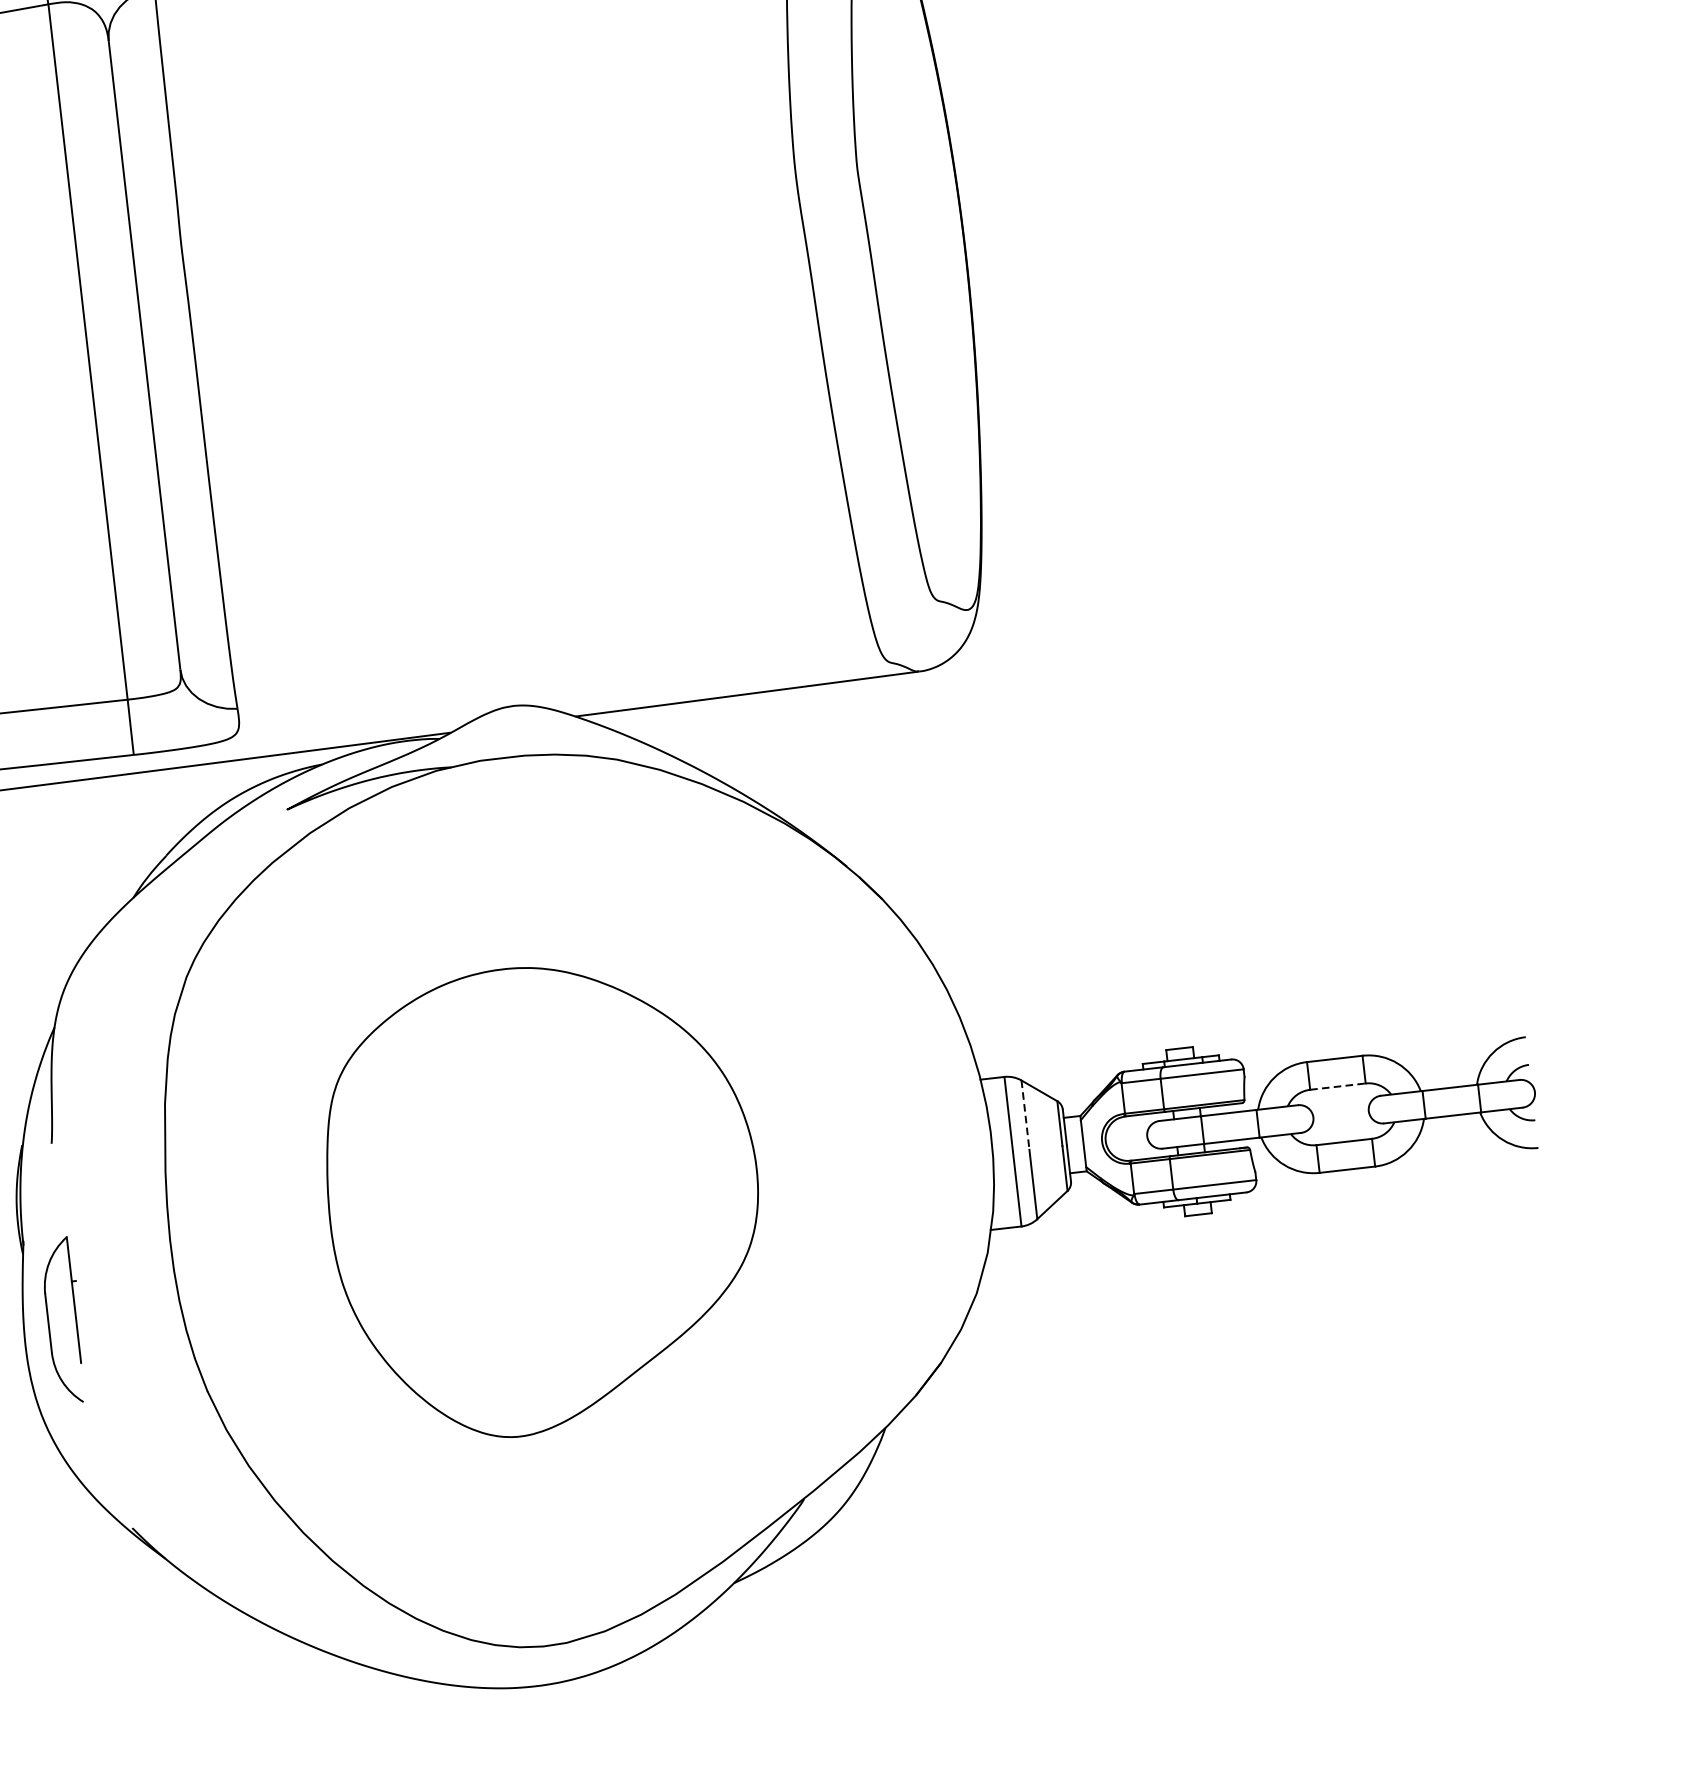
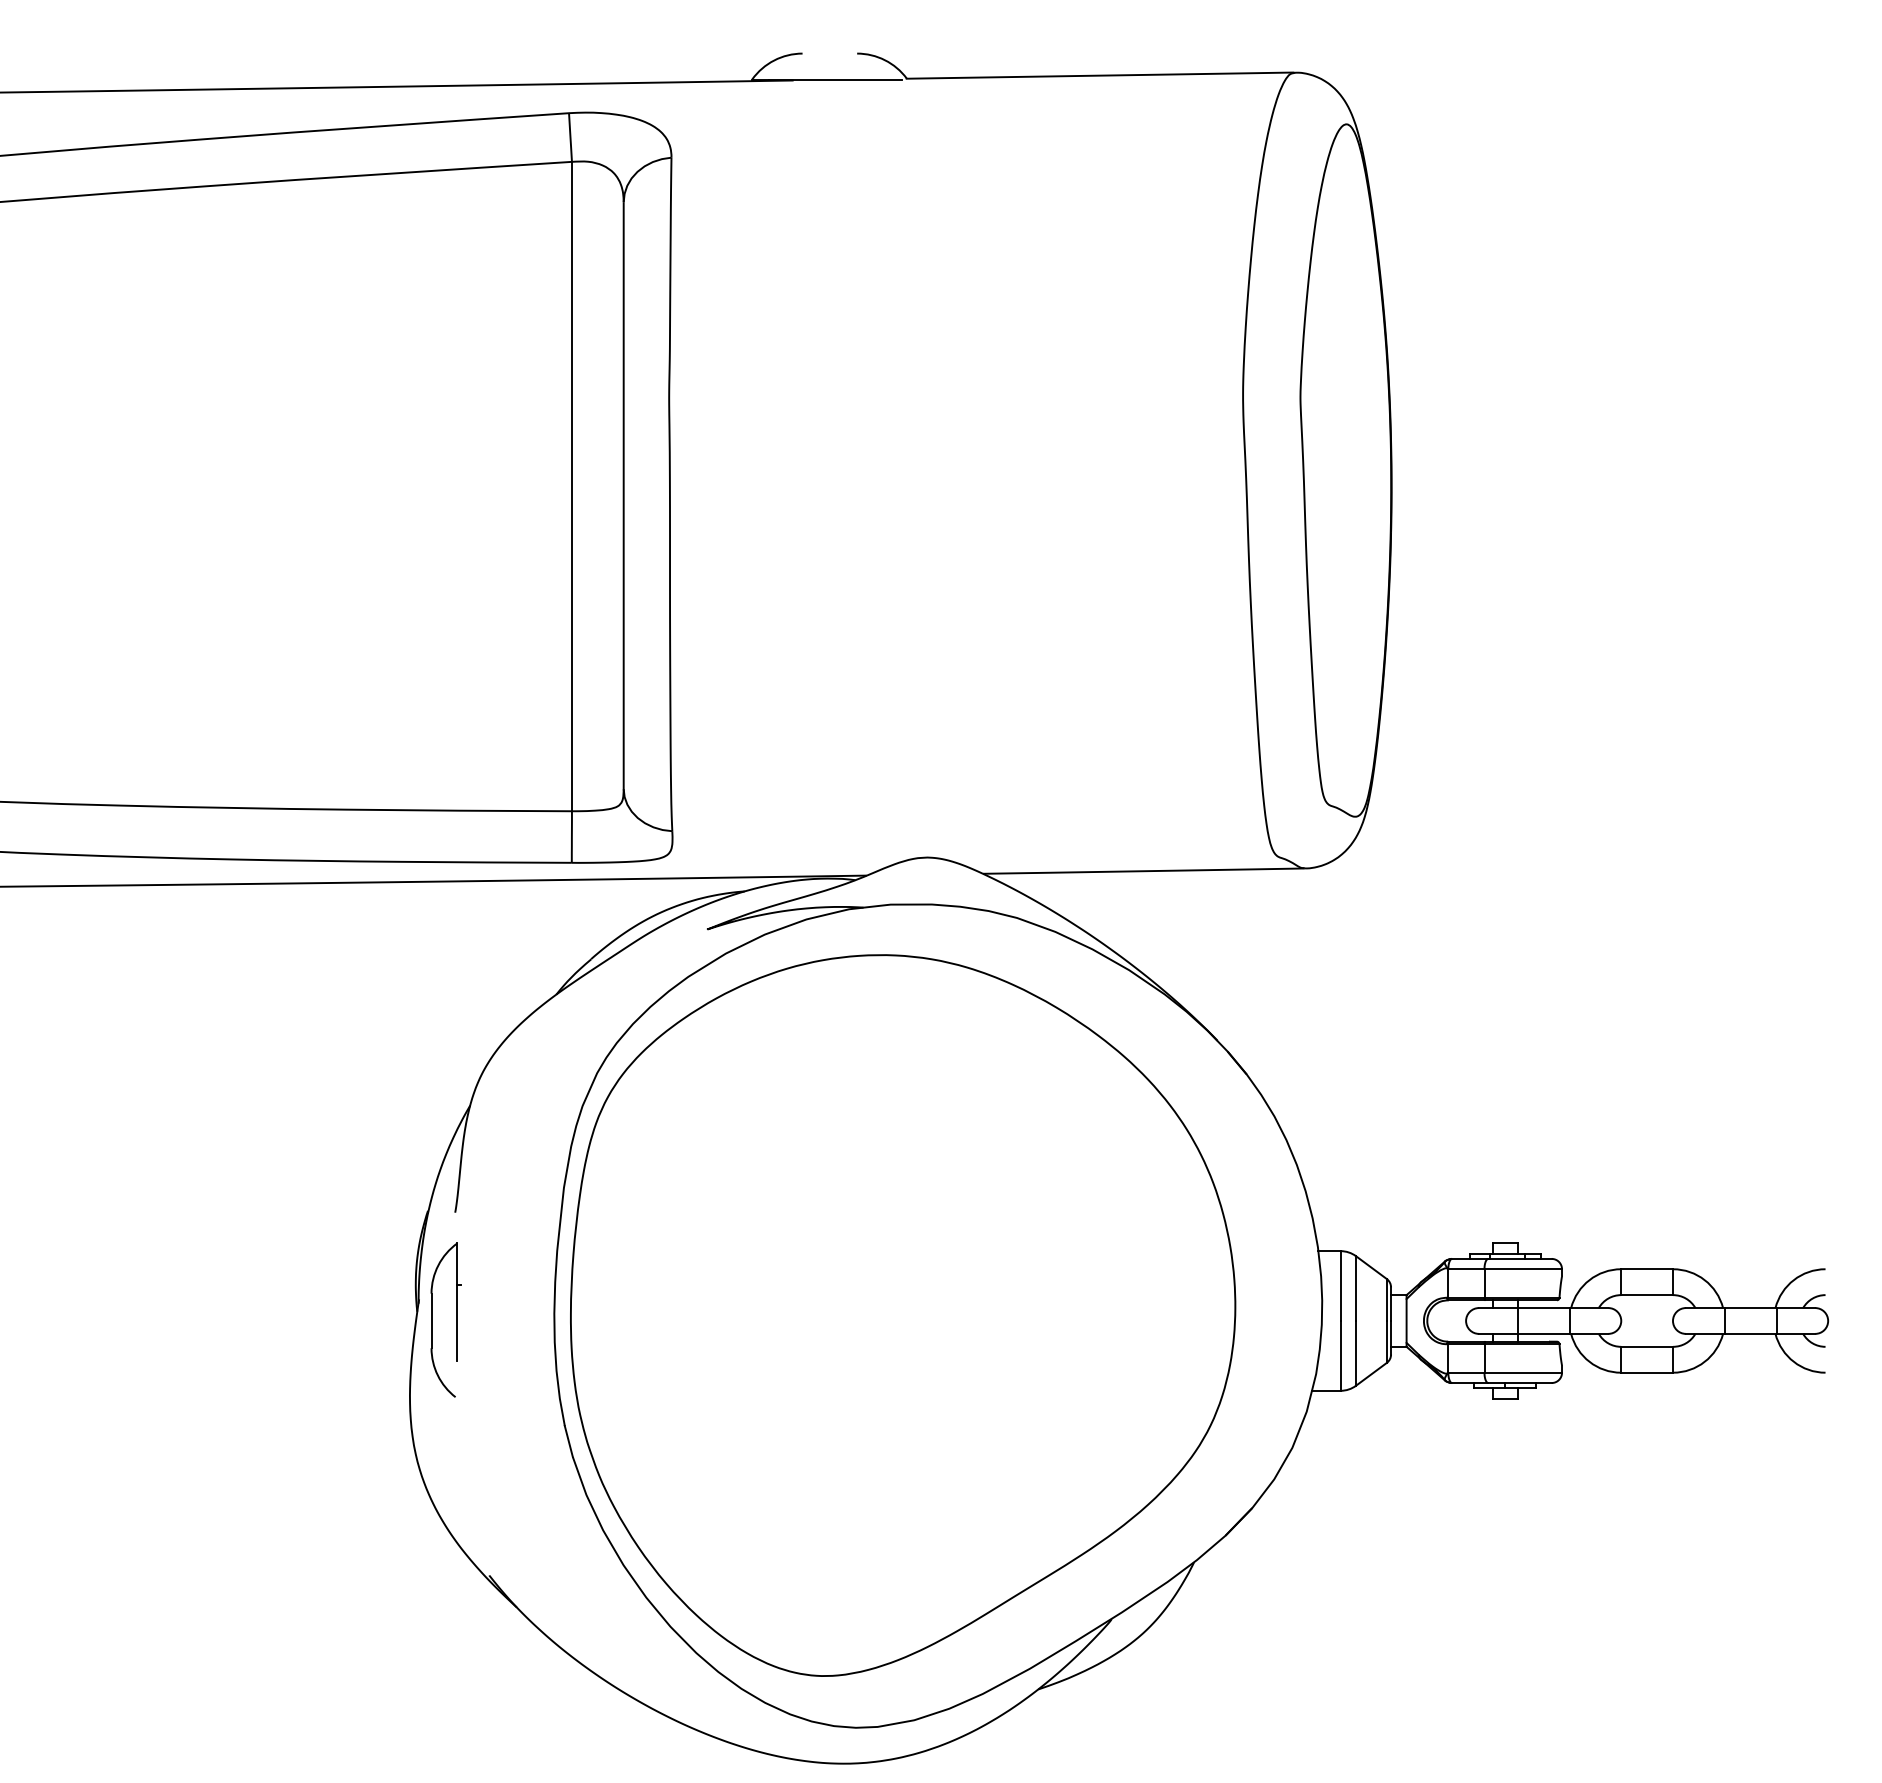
line: (1338, 1087) -> (1647, 1295), dashed -> solid
line: (1026, 1116) -> (1356, 1289), dashed -> solid
part: (544, 1199) -> (903, 1315), size x1.67
part: (75, 1318) -> (456, 1319), moved

